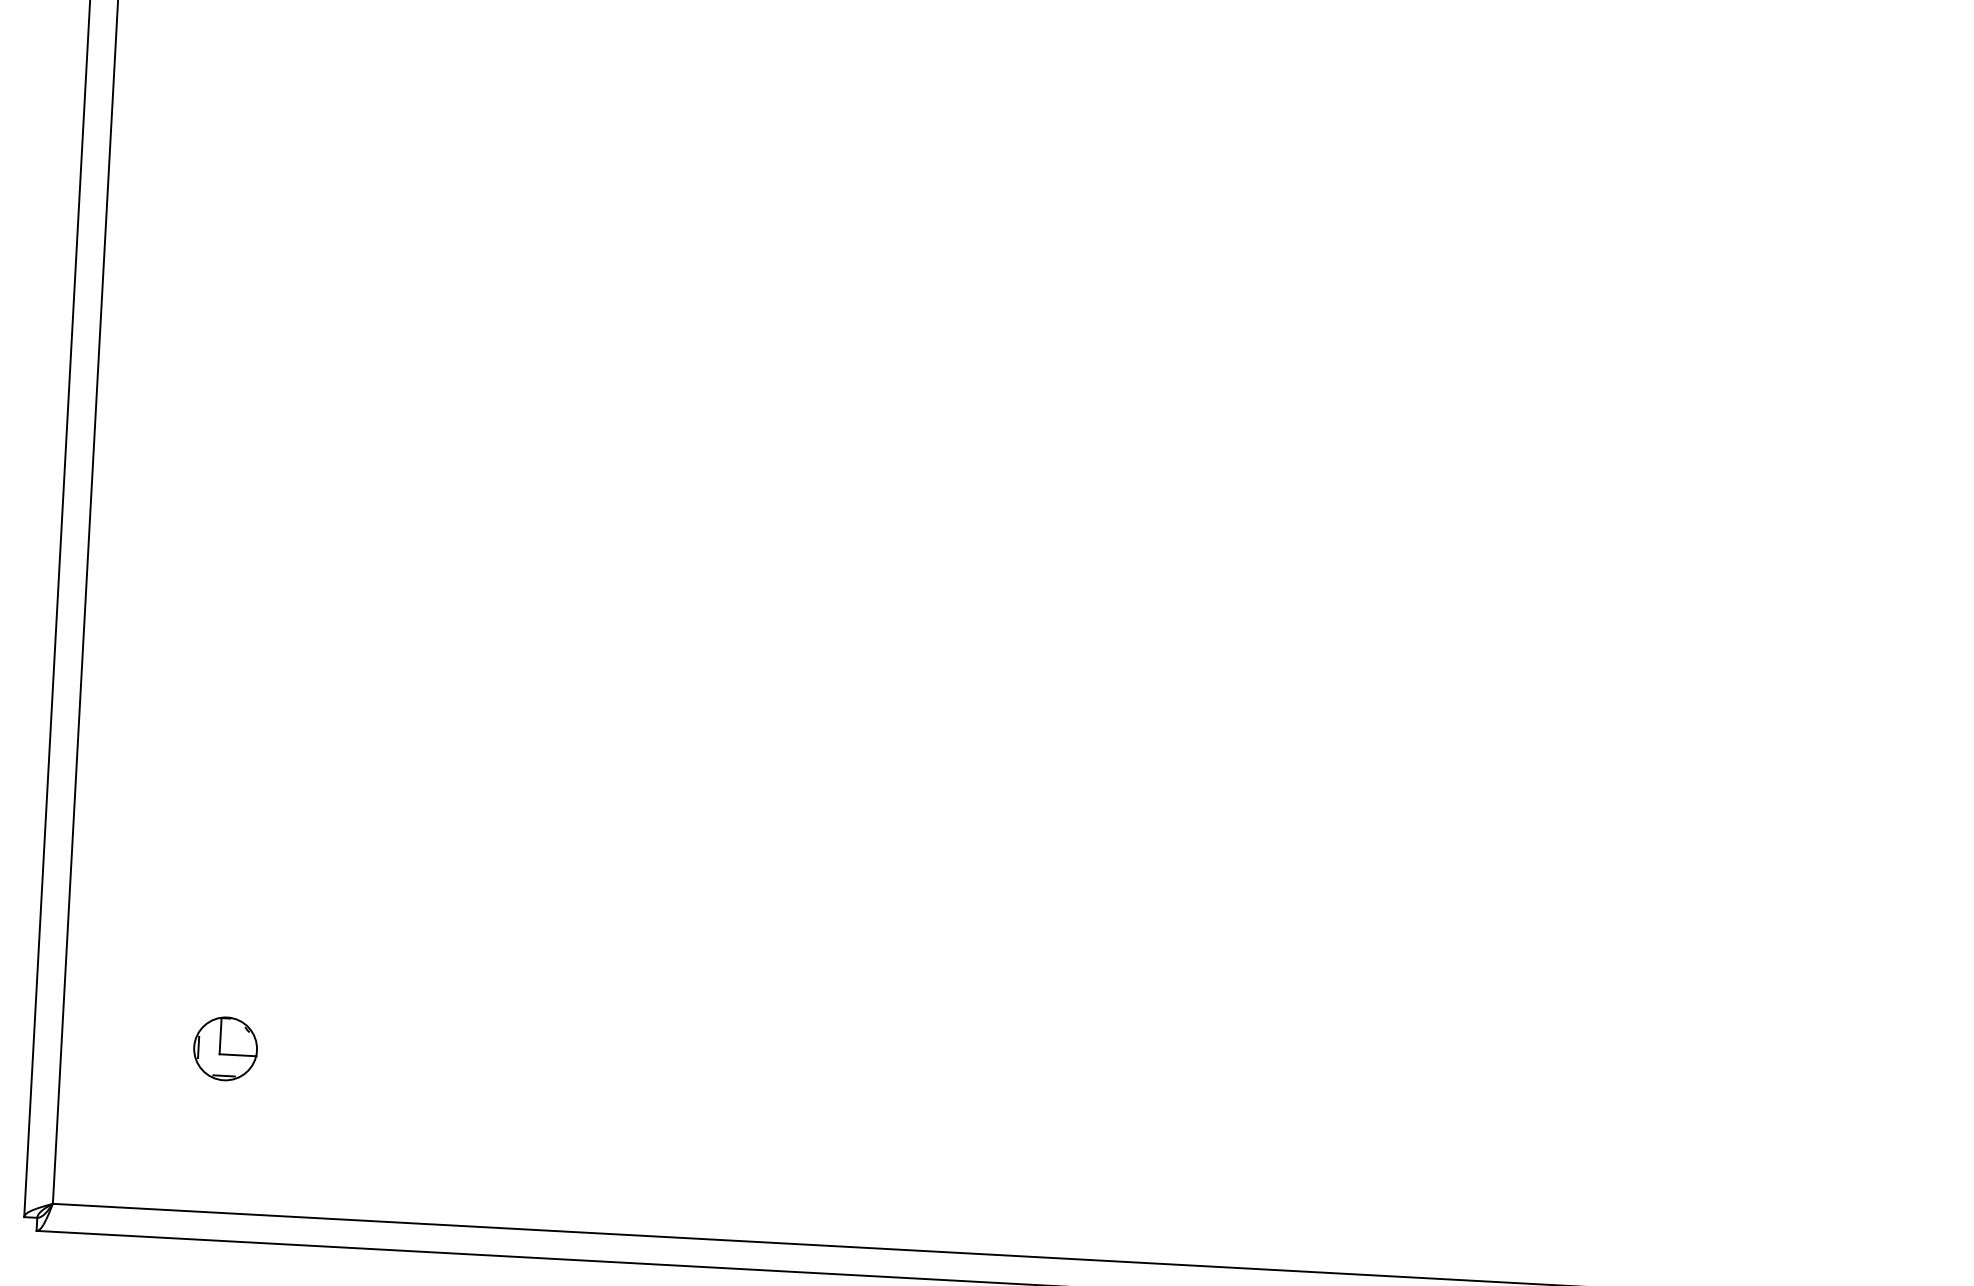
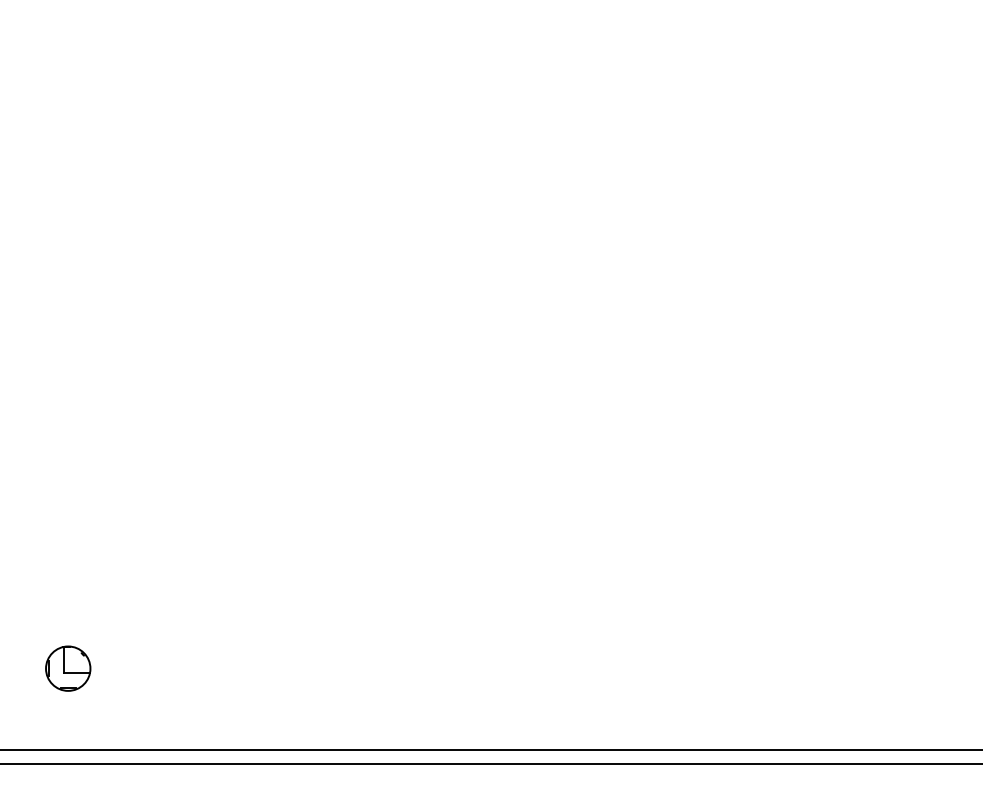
part: (225, 1048) -> (68, 668), size x1.43

